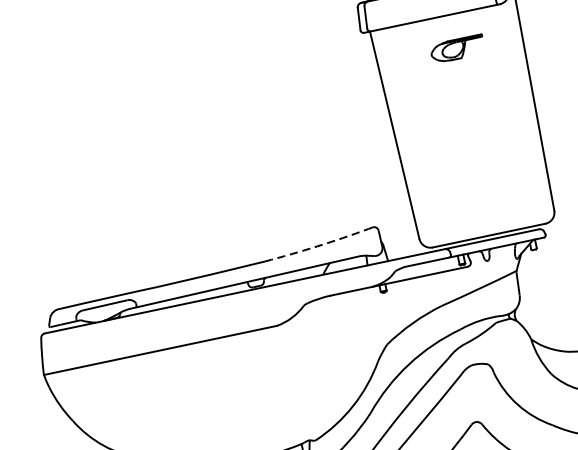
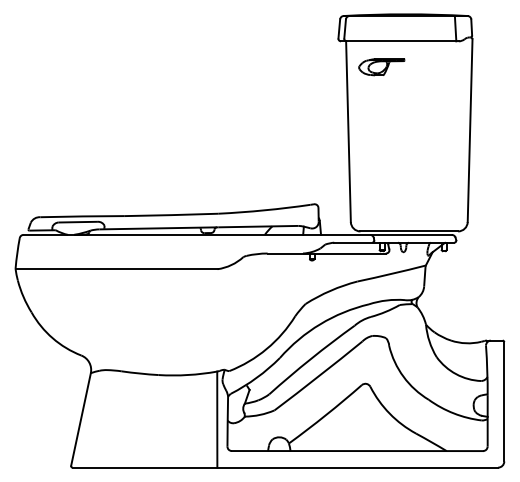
part: (457, 49) -> (381, 67), moved
arc: (316, 246) -> (264, 210), dashed -> solid

